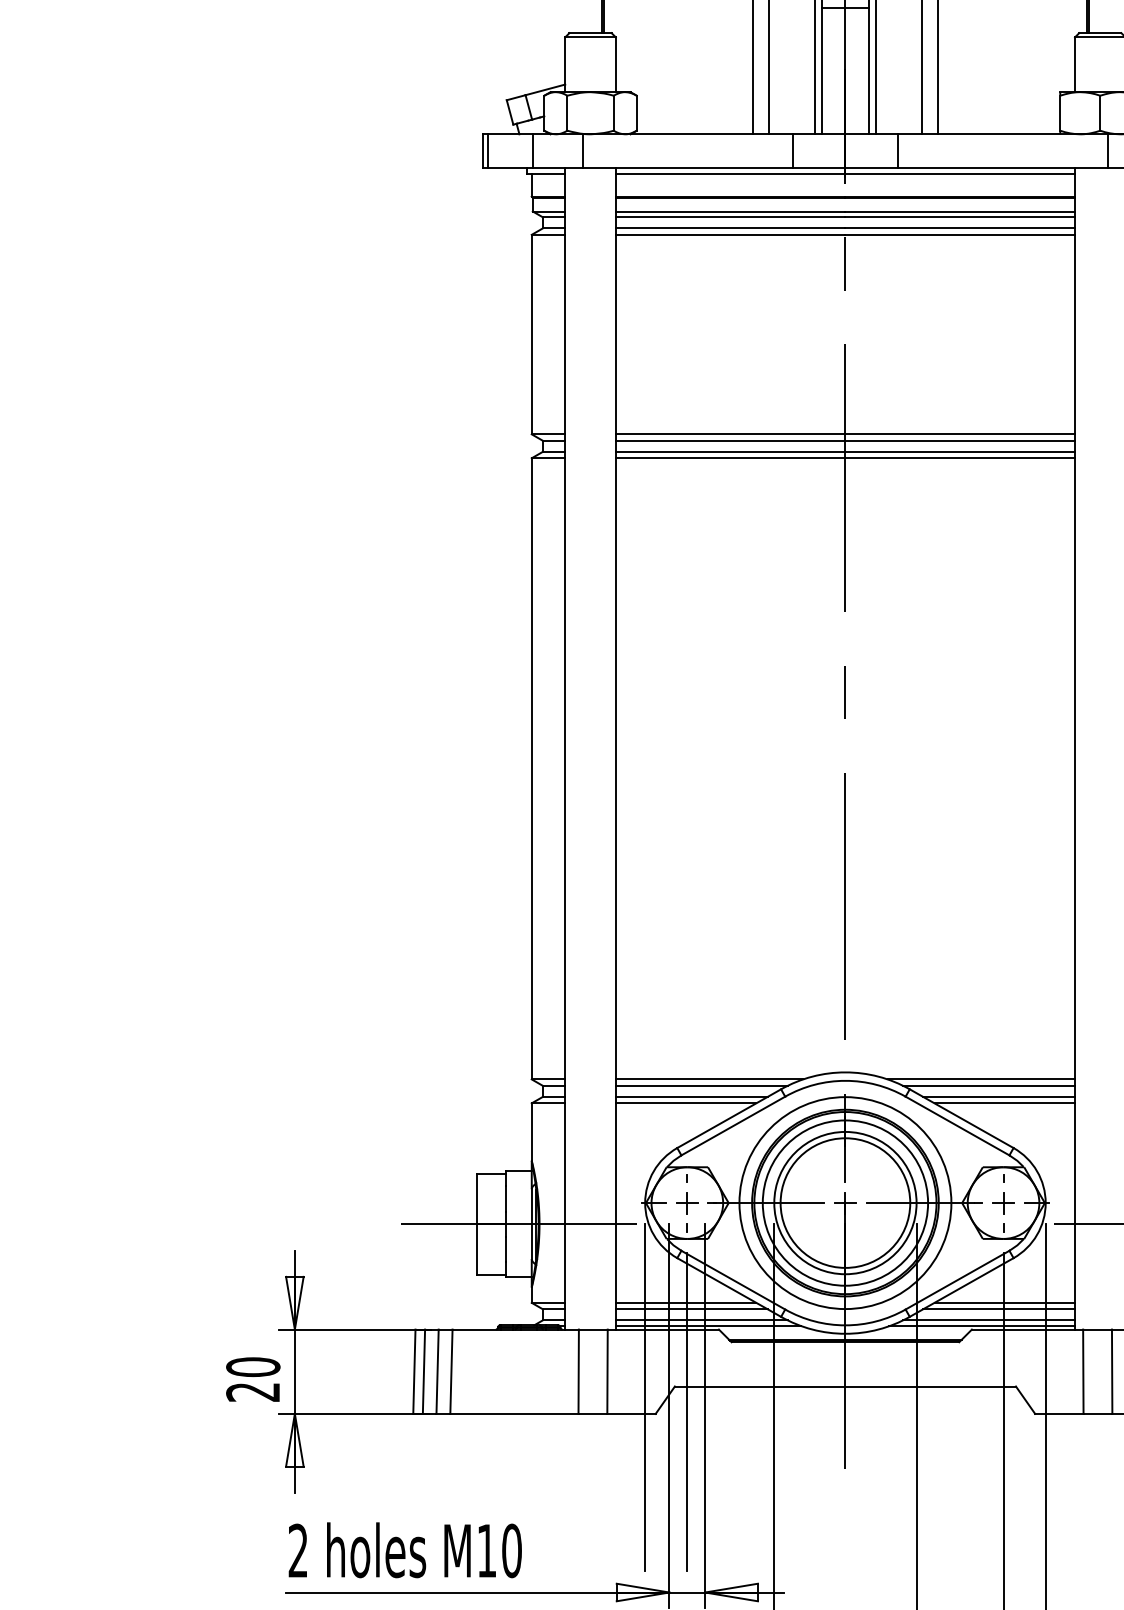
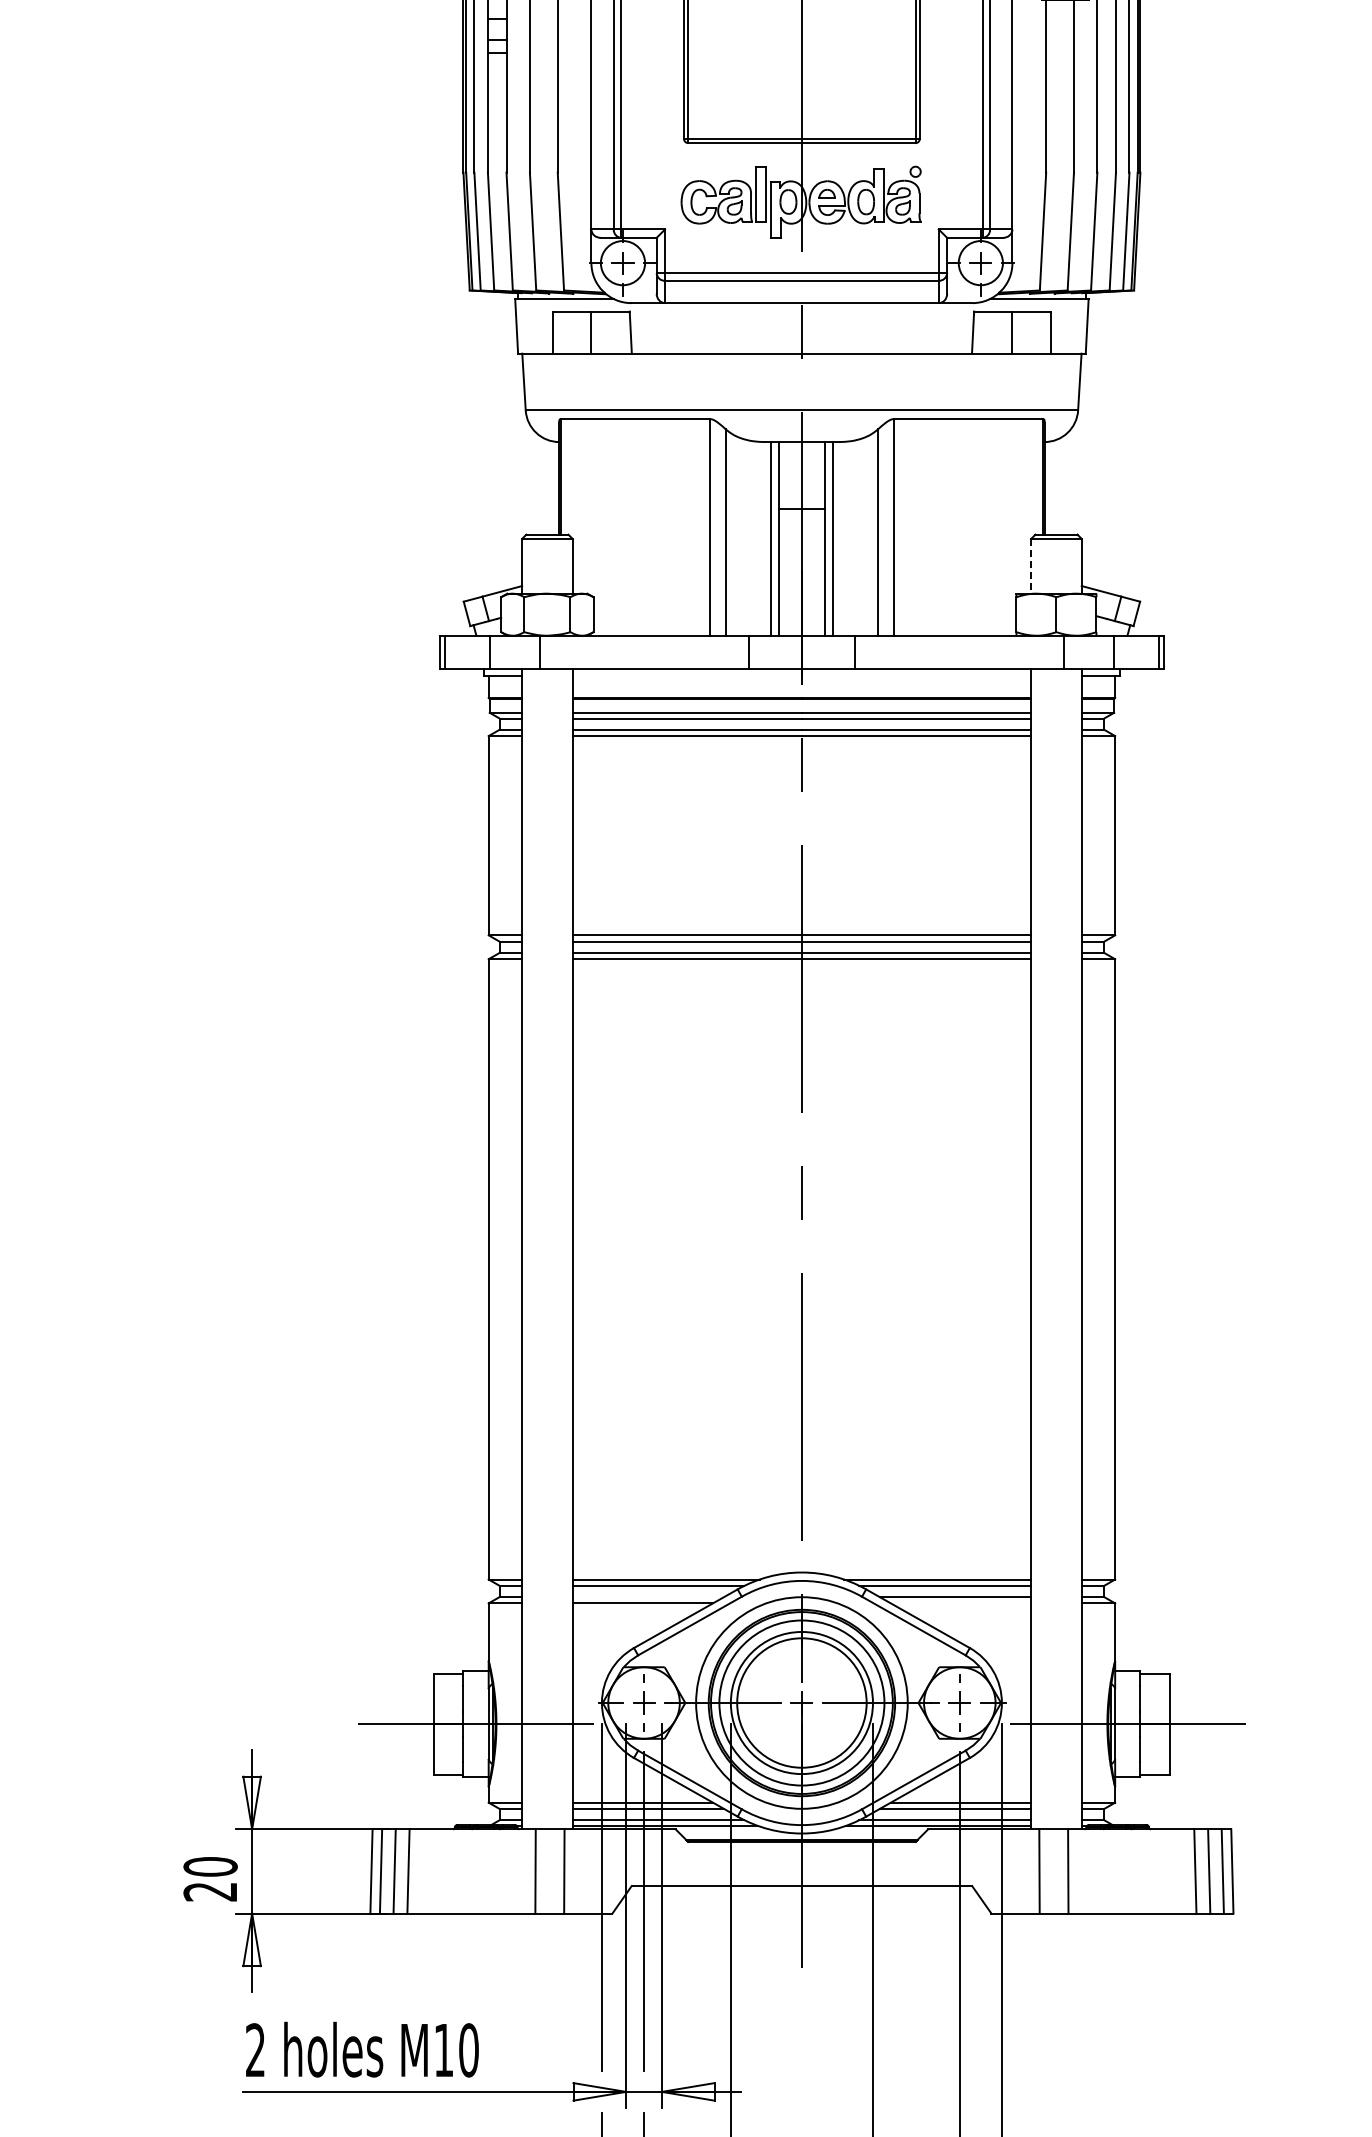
line: (1075, 64) -> (1031, 566), solid -> dashed
line: (845, 174) -> (801, 675), removed
line: (691, 1097) -> (648, 1597), removed
line: (1004, 1103) -> (960, 1603), removed

